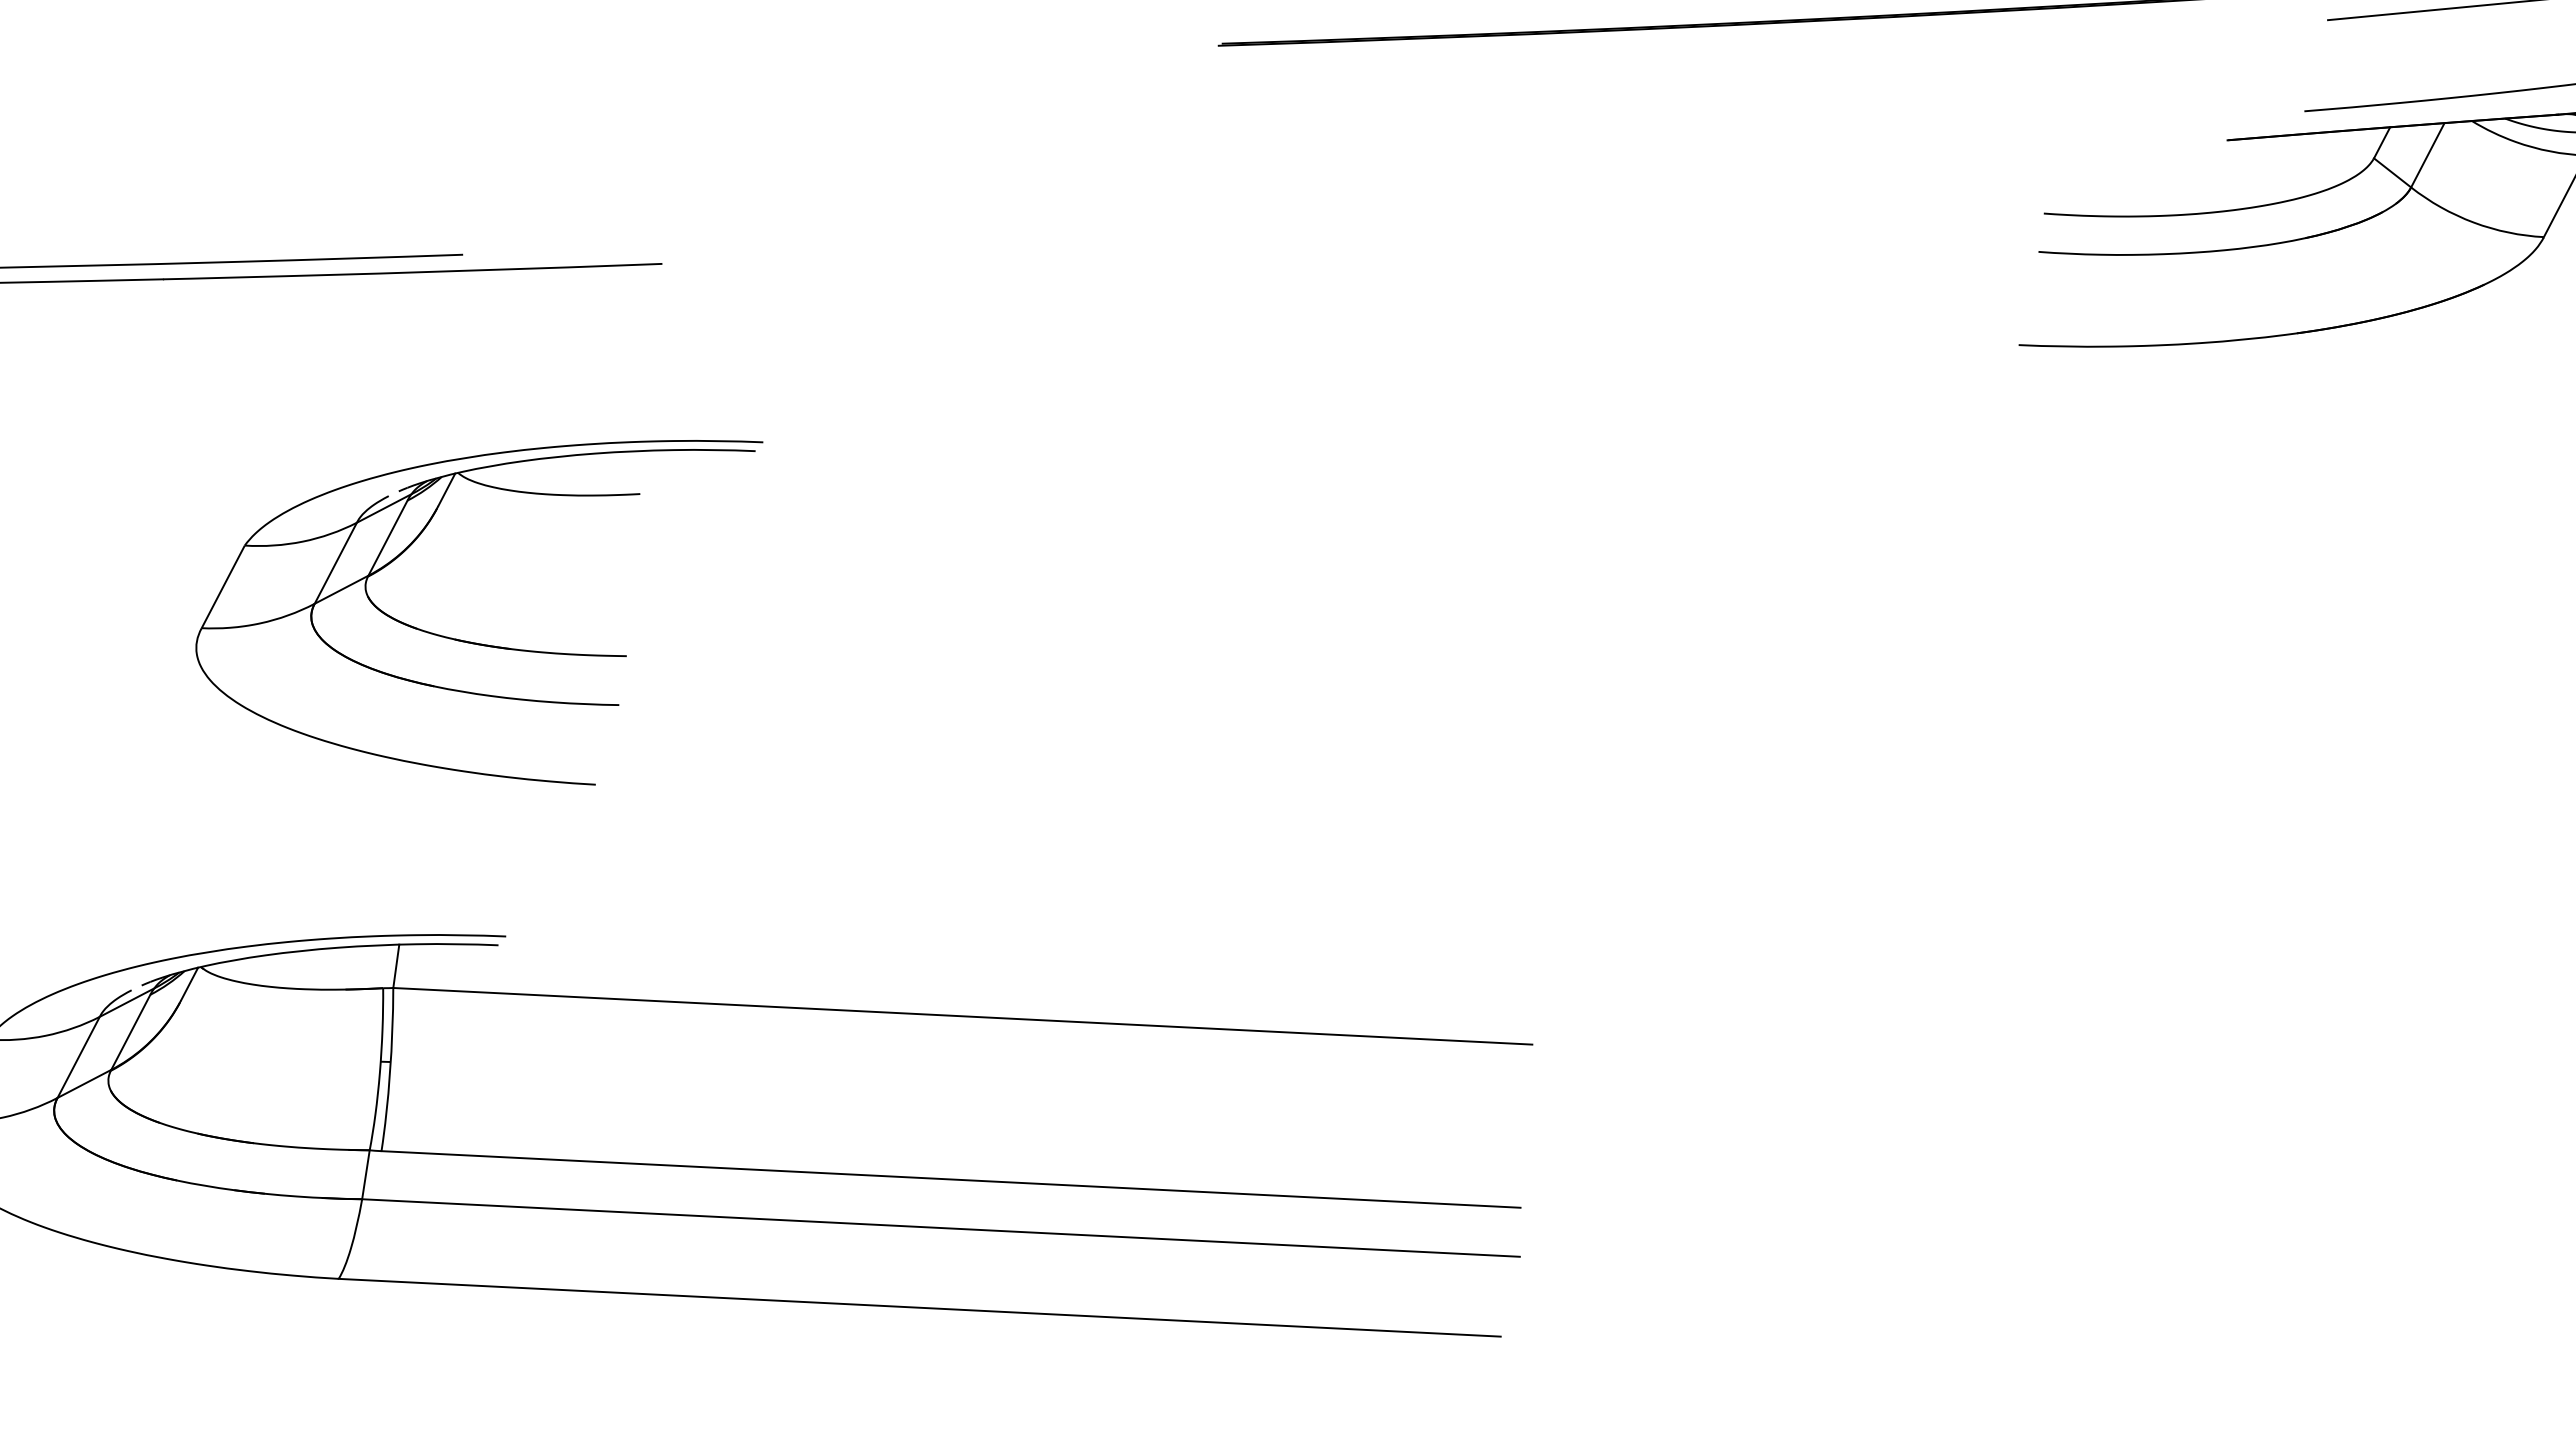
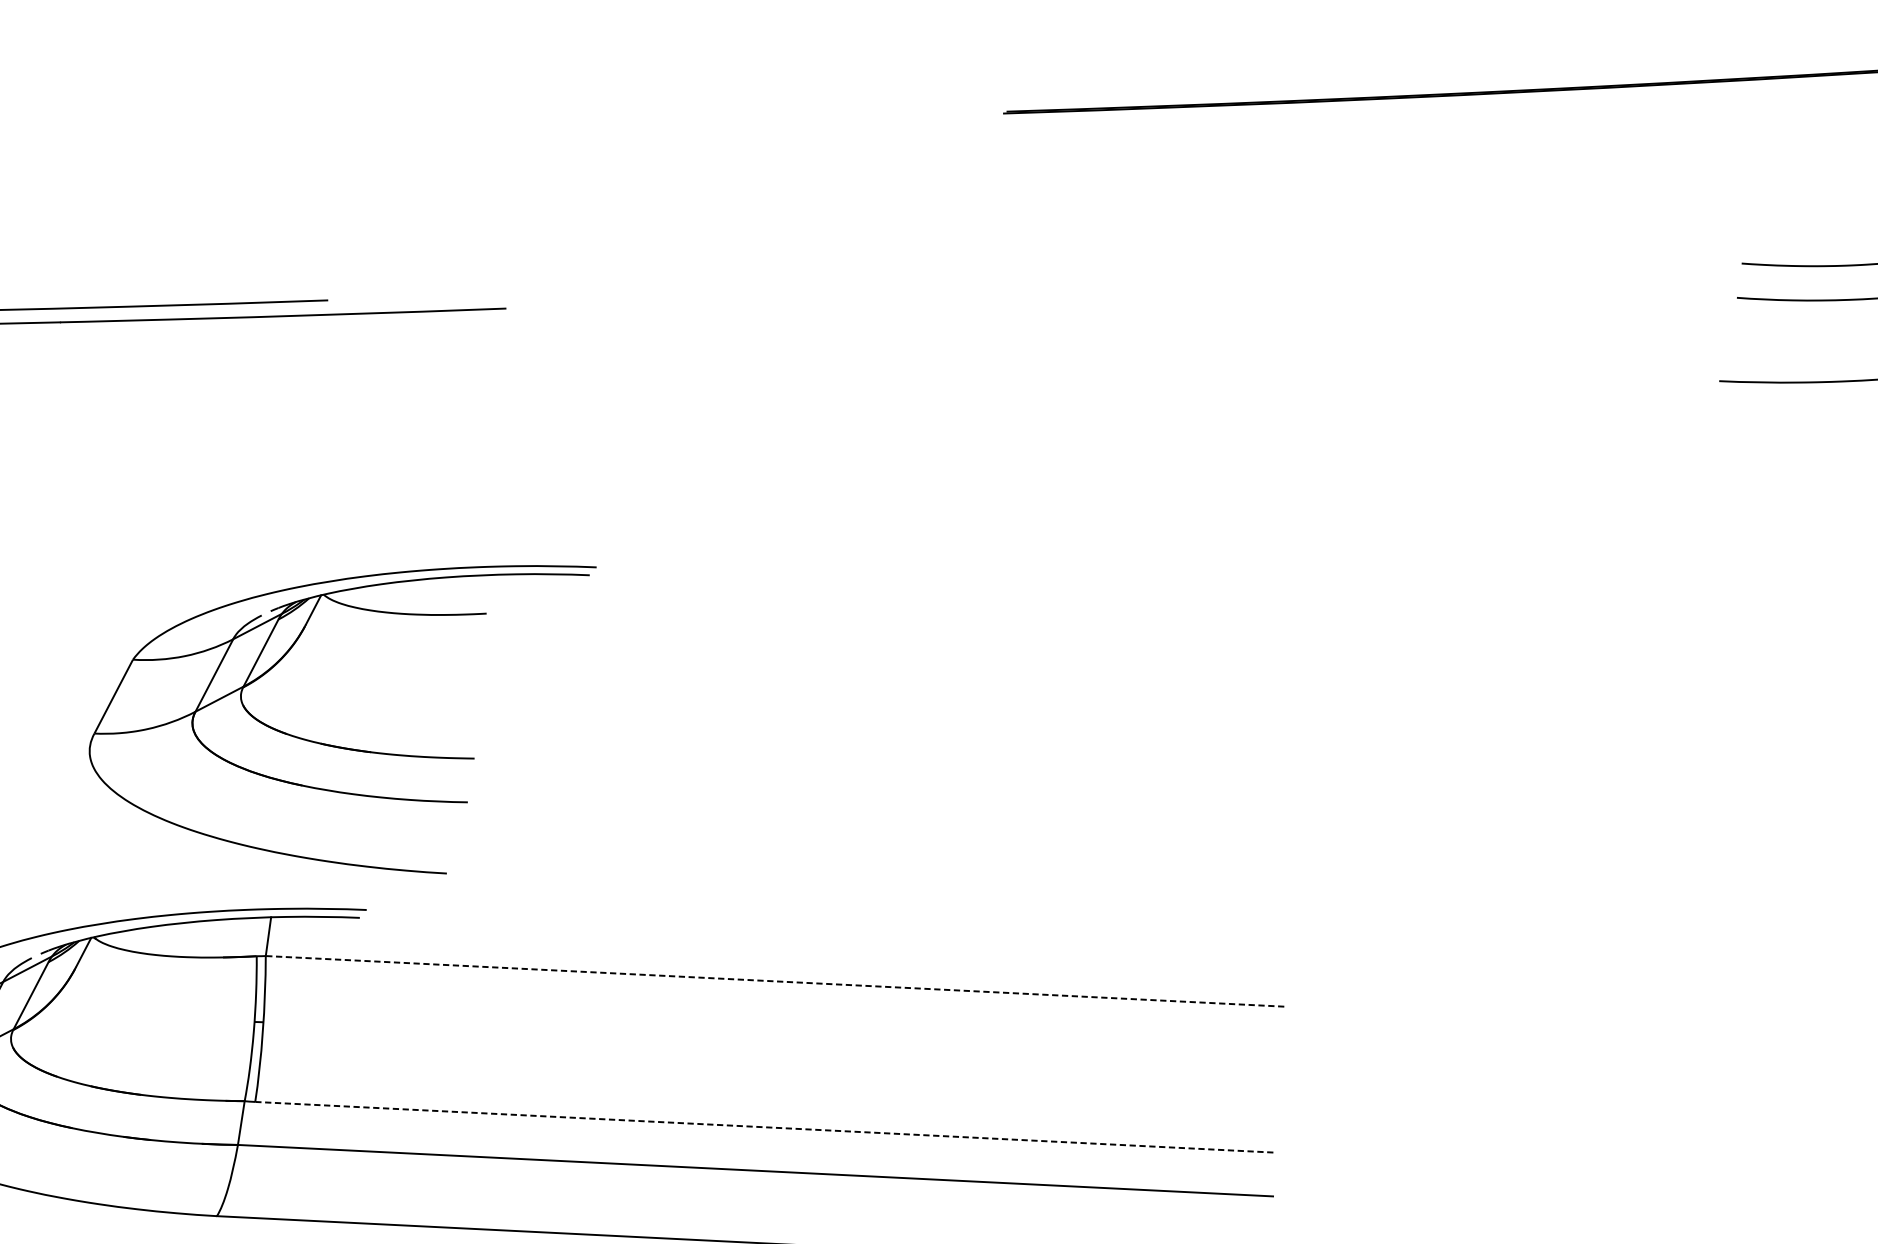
part: (476, 642) -> (340, 746), moved
line: (962, 1016) -> (774, 981), solid -> dashed
line: (951, 1179) -> (764, 1127), solid -> dashed

